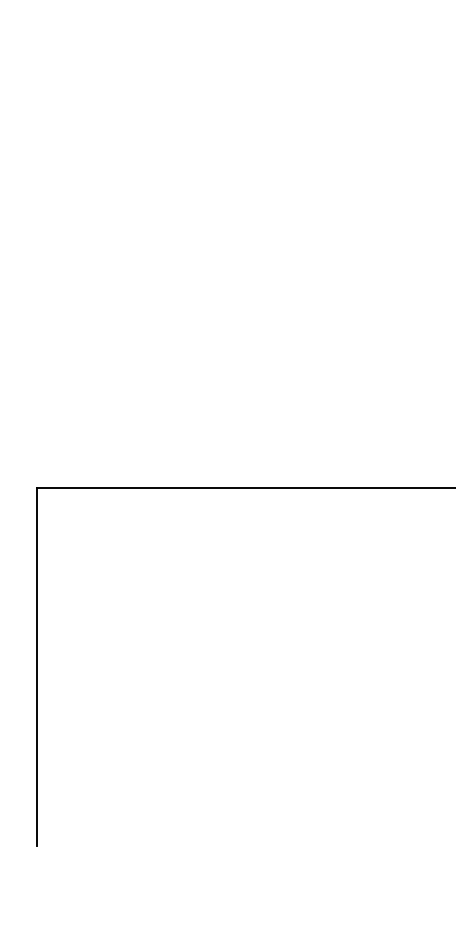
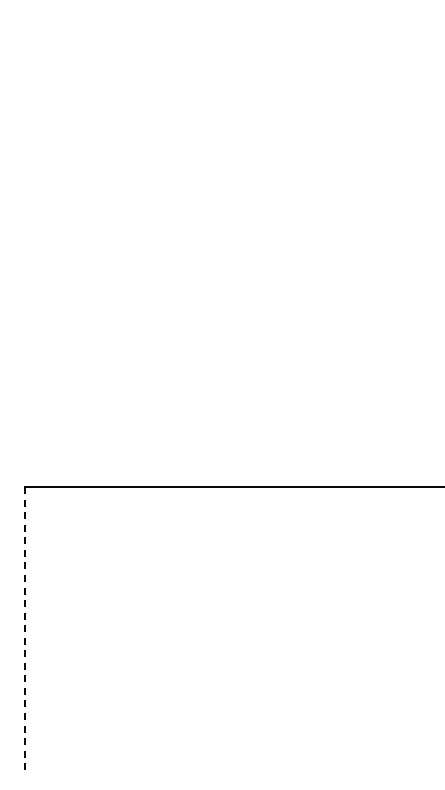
line: (36, 667) -> (24, 631), solid -> dashed

